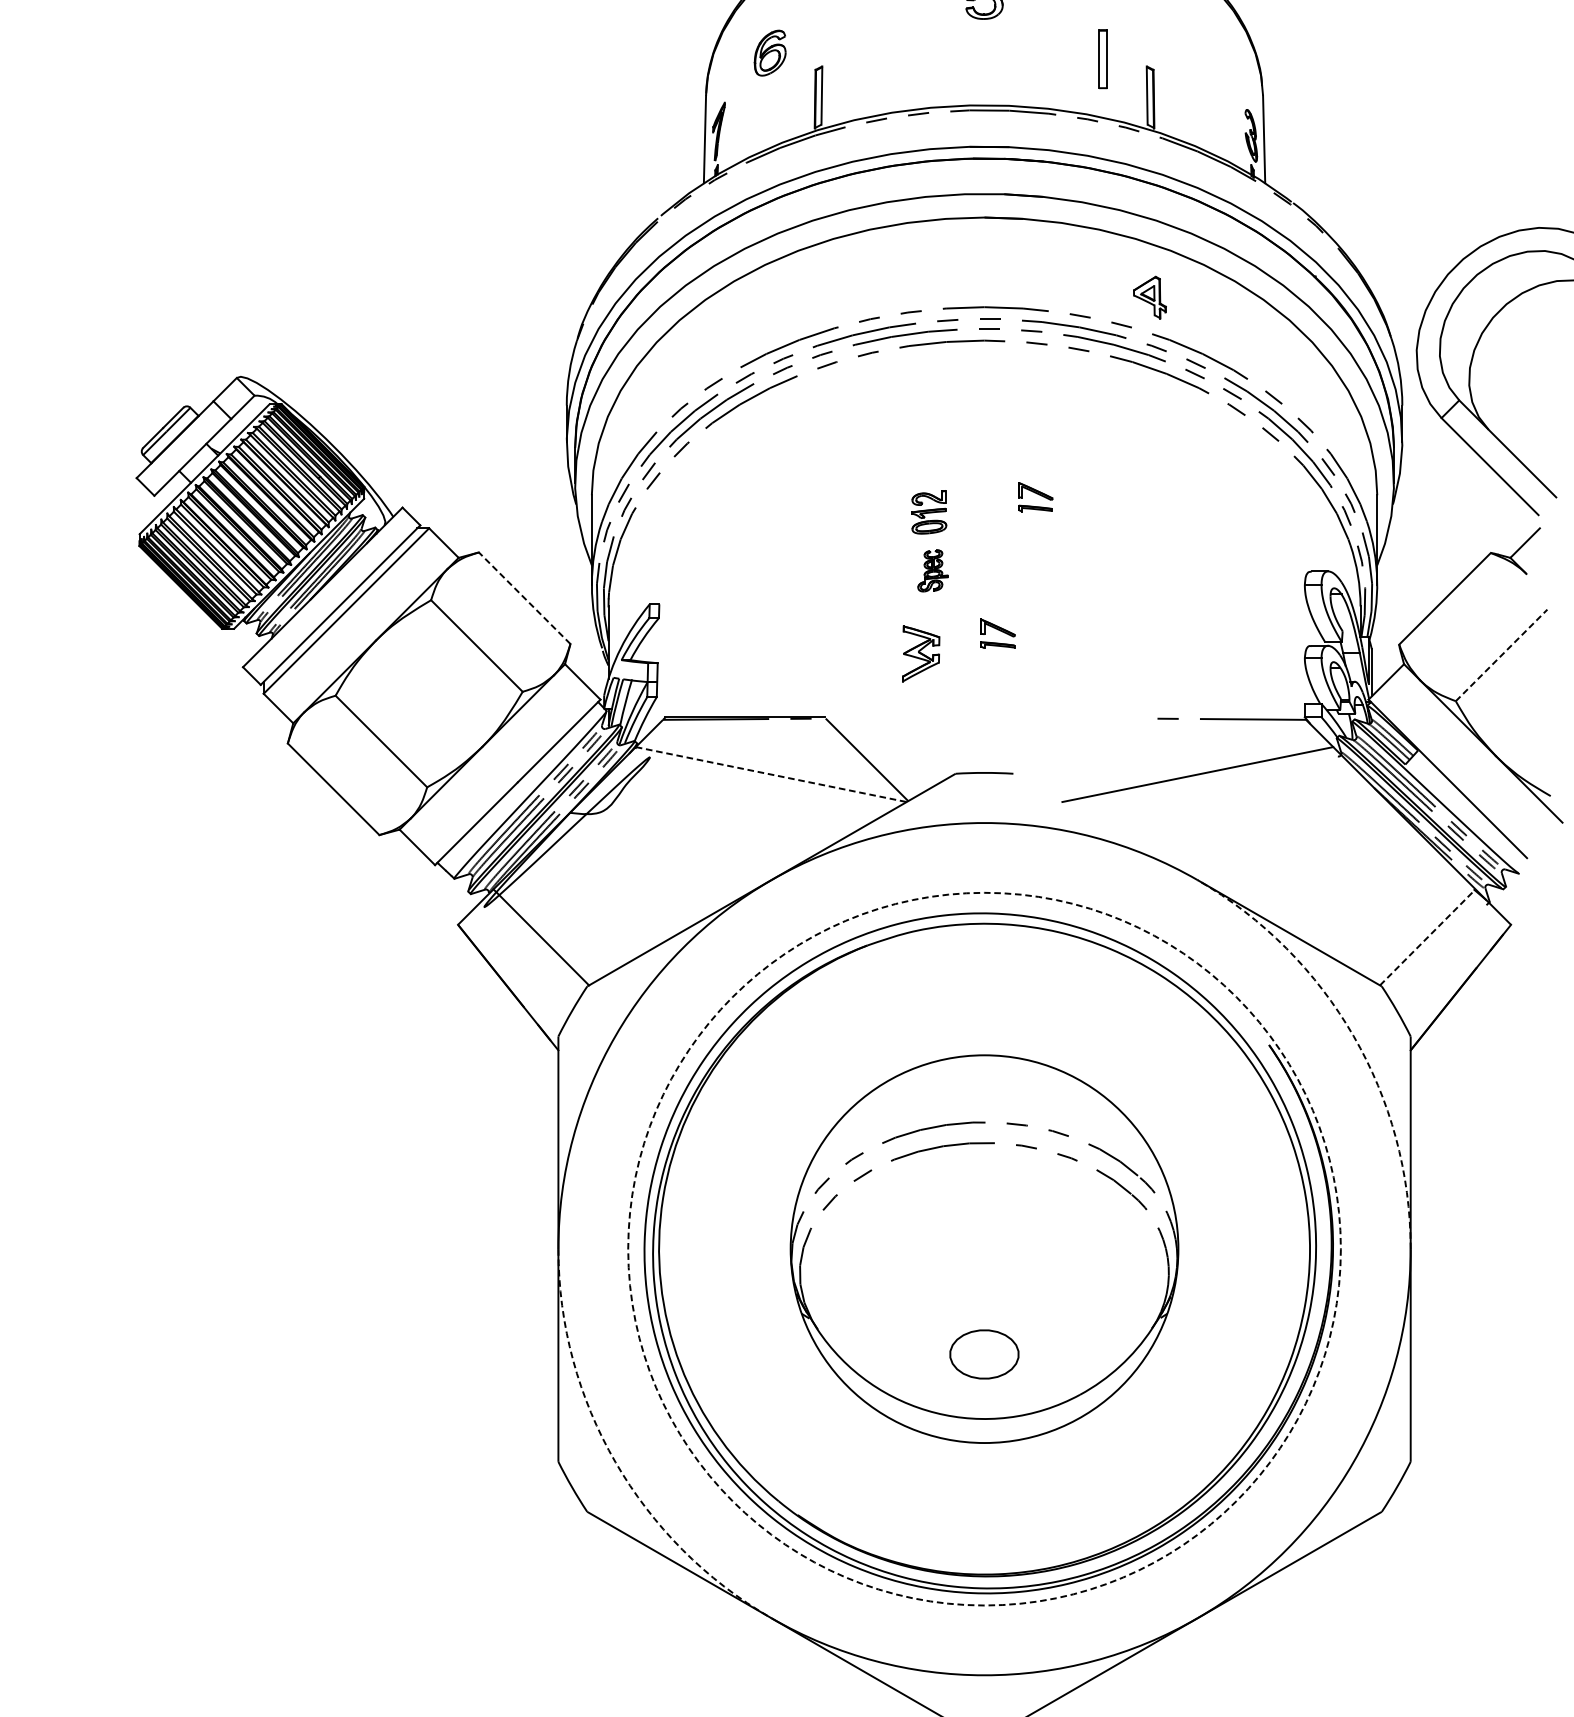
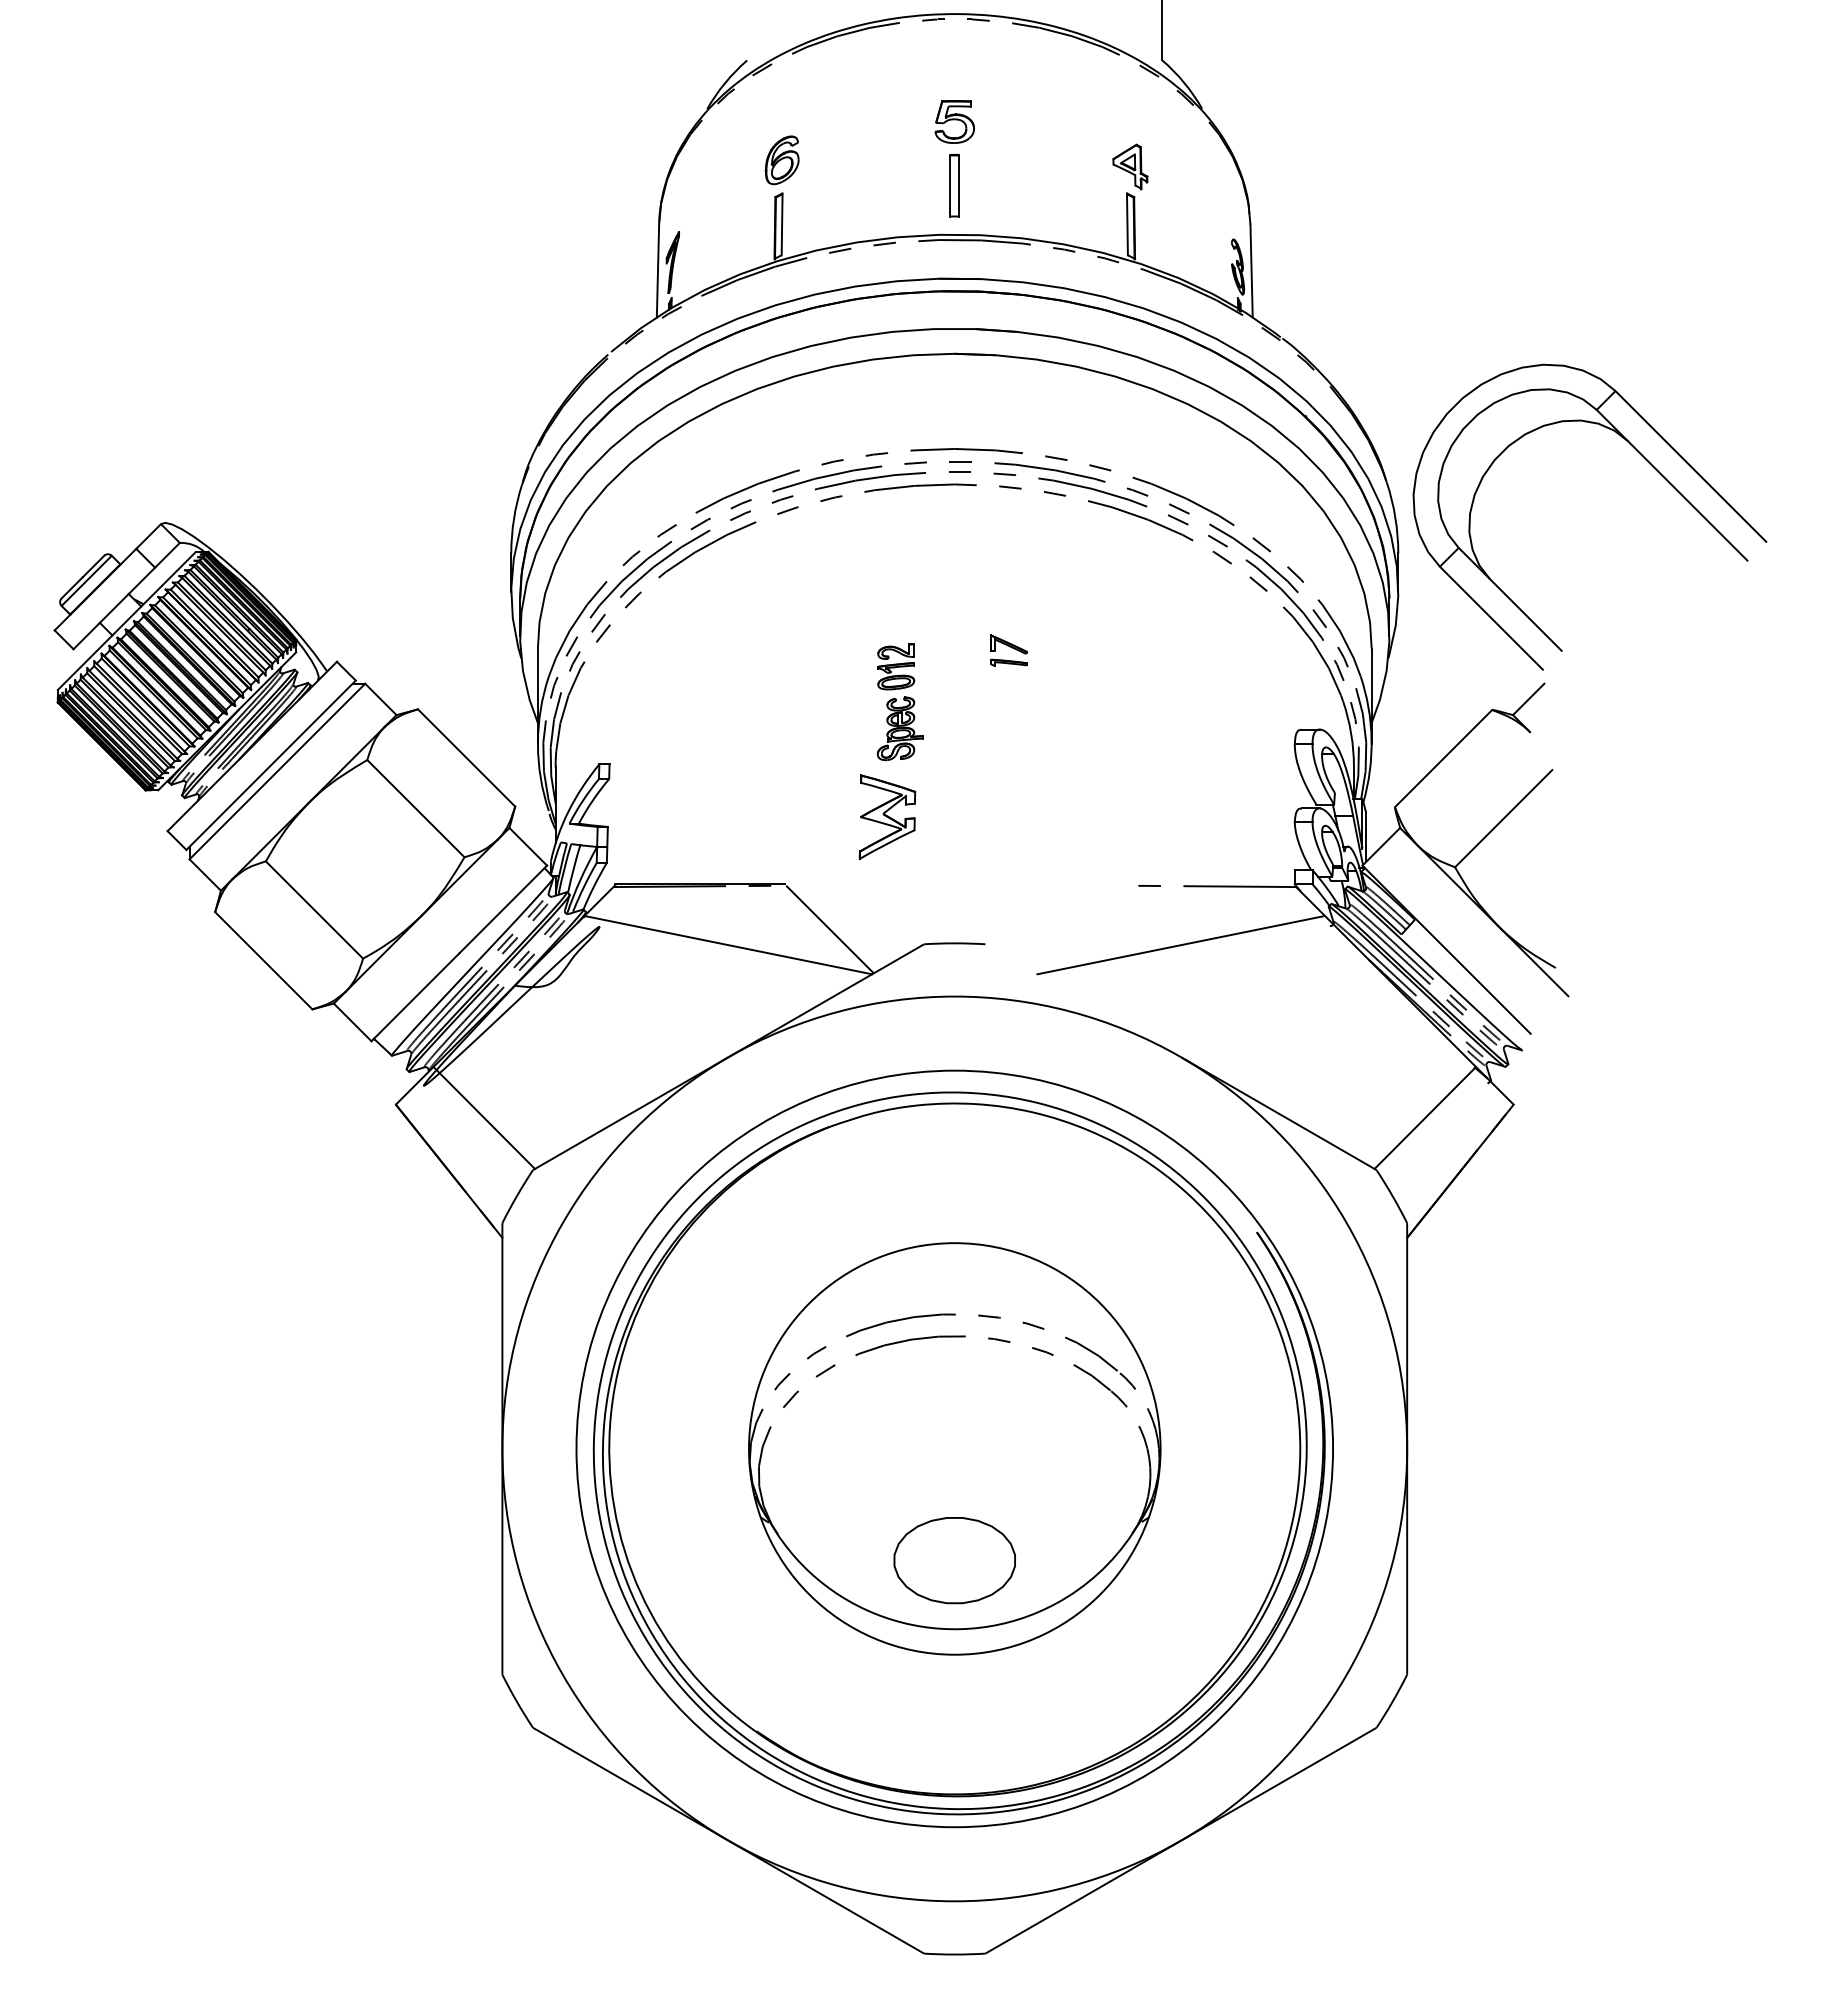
part: (769, 53) -> (781, 160), moved
part: (1102, 58) -> (954, 185), moved
part: (1150, 297) -> (1130, 166), moved
part: (932, 570) -> (899, 728), size x1.43
line: (524, 597) -> (466, 757), dashed -> solid
part: (997, 633) -> (968, 795), removed
part: (921, 653) -> (887, 816), size x1.43
line: (1501, 655) -> (1503, 818), dashed -> solid
line: (771, 774) -> (728, 945), dashed -> solid
line: (1427, 936) -> (1425, 1117), dashed -> solid
arc: (1353, 1035) -> (1346, 1222), dashed -> solid
circle: (984, 1248) -> (954, 1448), dashed -> solid
part: (984, 1354) -> (954, 1560), size x1.67
arc: (615, 1462) -> (563, 1675), dashed -> solid

